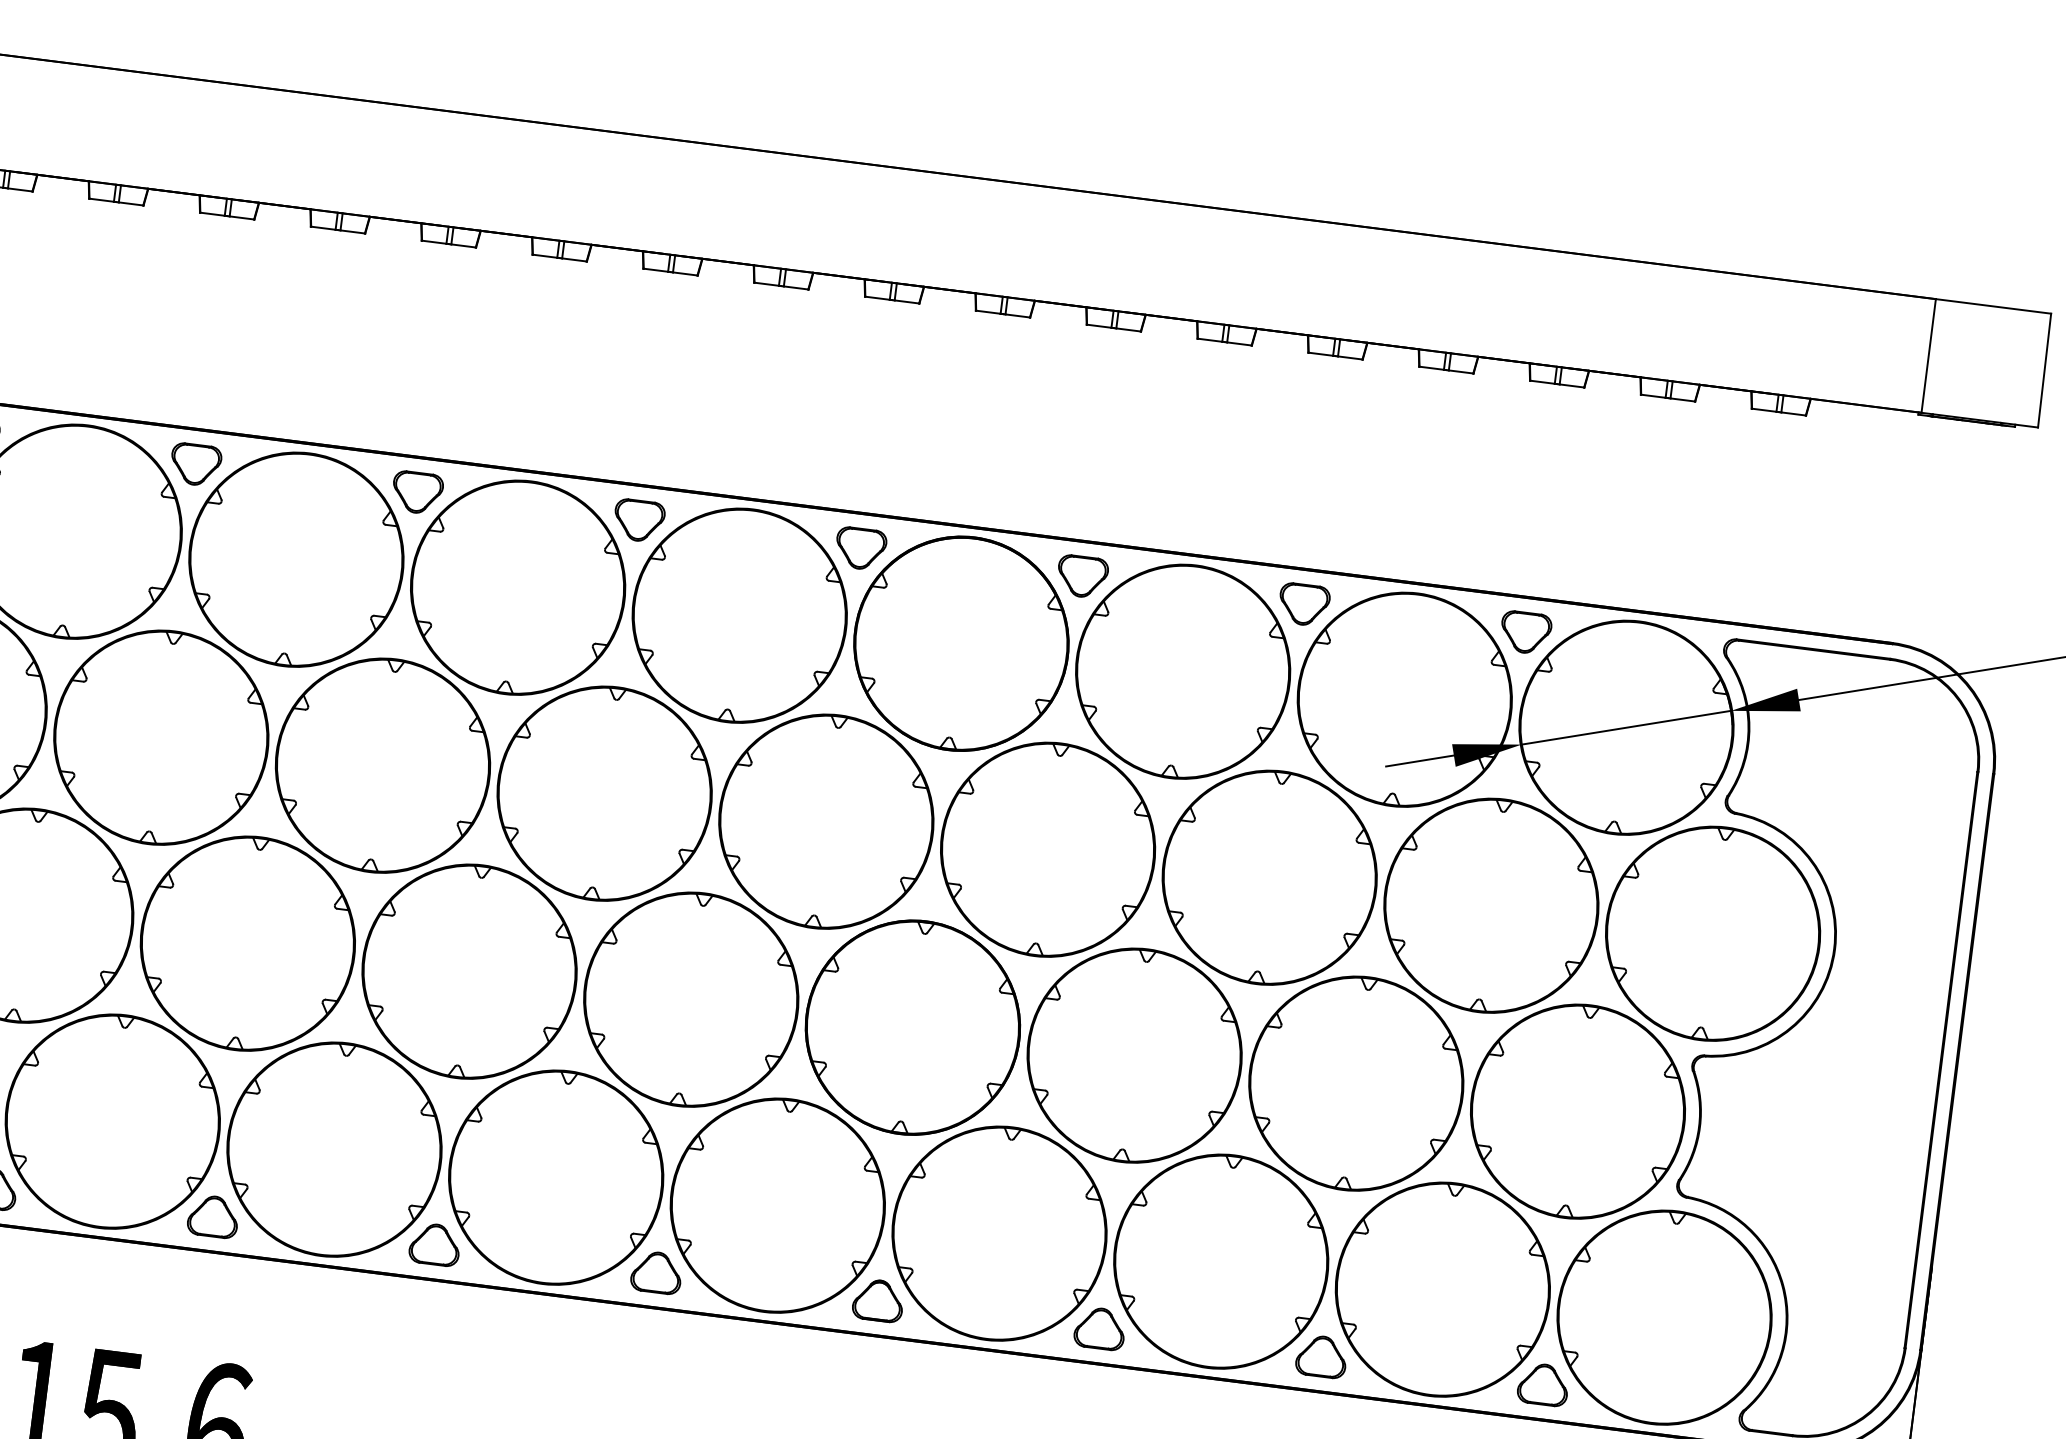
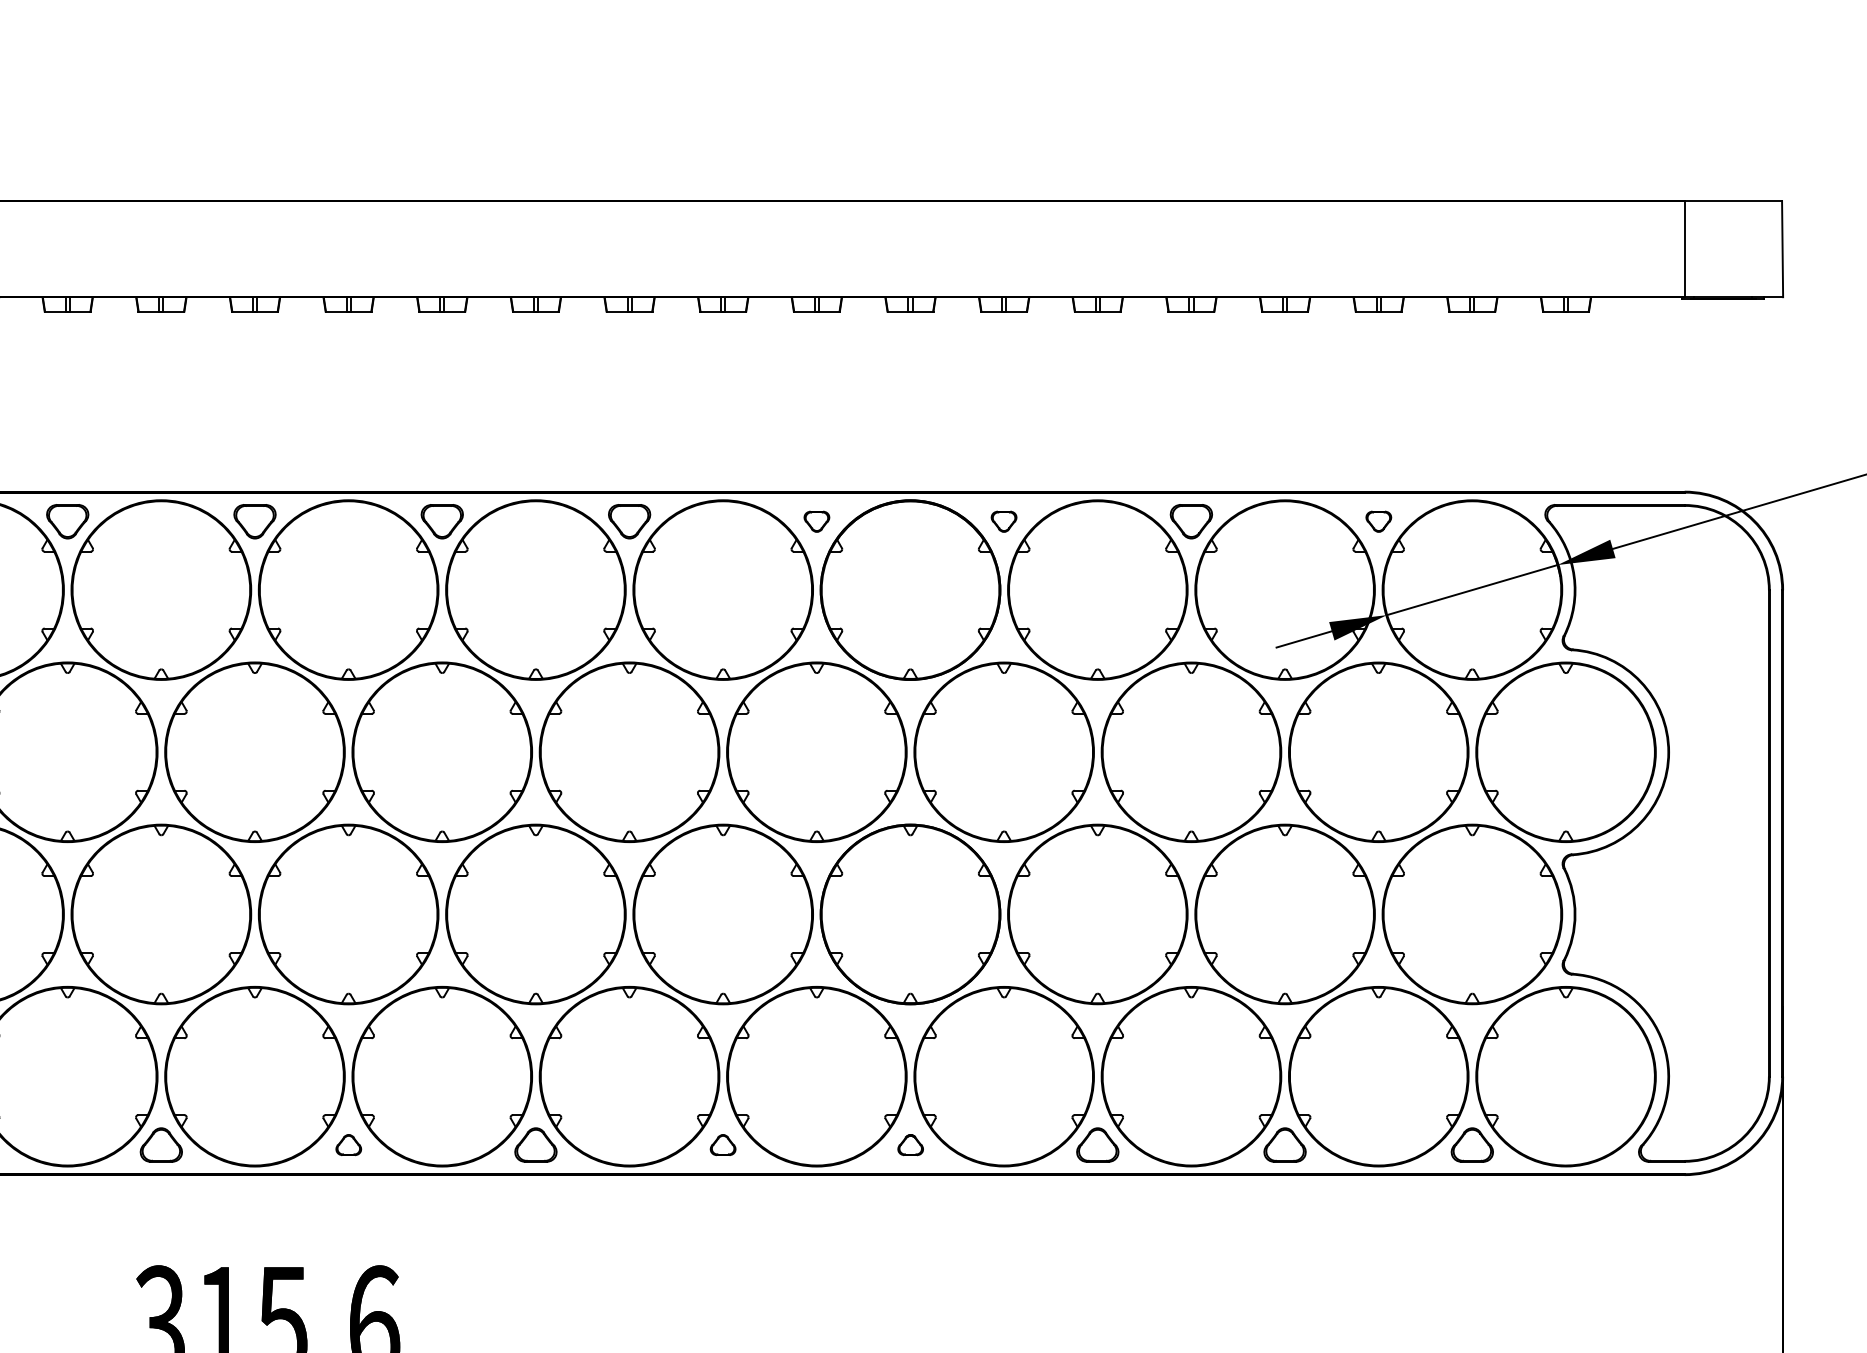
part: (860, 548) -> (816, 521), size x0.6
part: (1081, 576) -> (1003, 521), size x0.6
part: (1525, 632) -> (1378, 521), size x0.6
part: (213, 1215) -> (348, 1144), size x0.6
part: (656, 1271) -> (722, 1144), size x0.6
part: (878, 1299) -> (910, 1144), size x0.6

